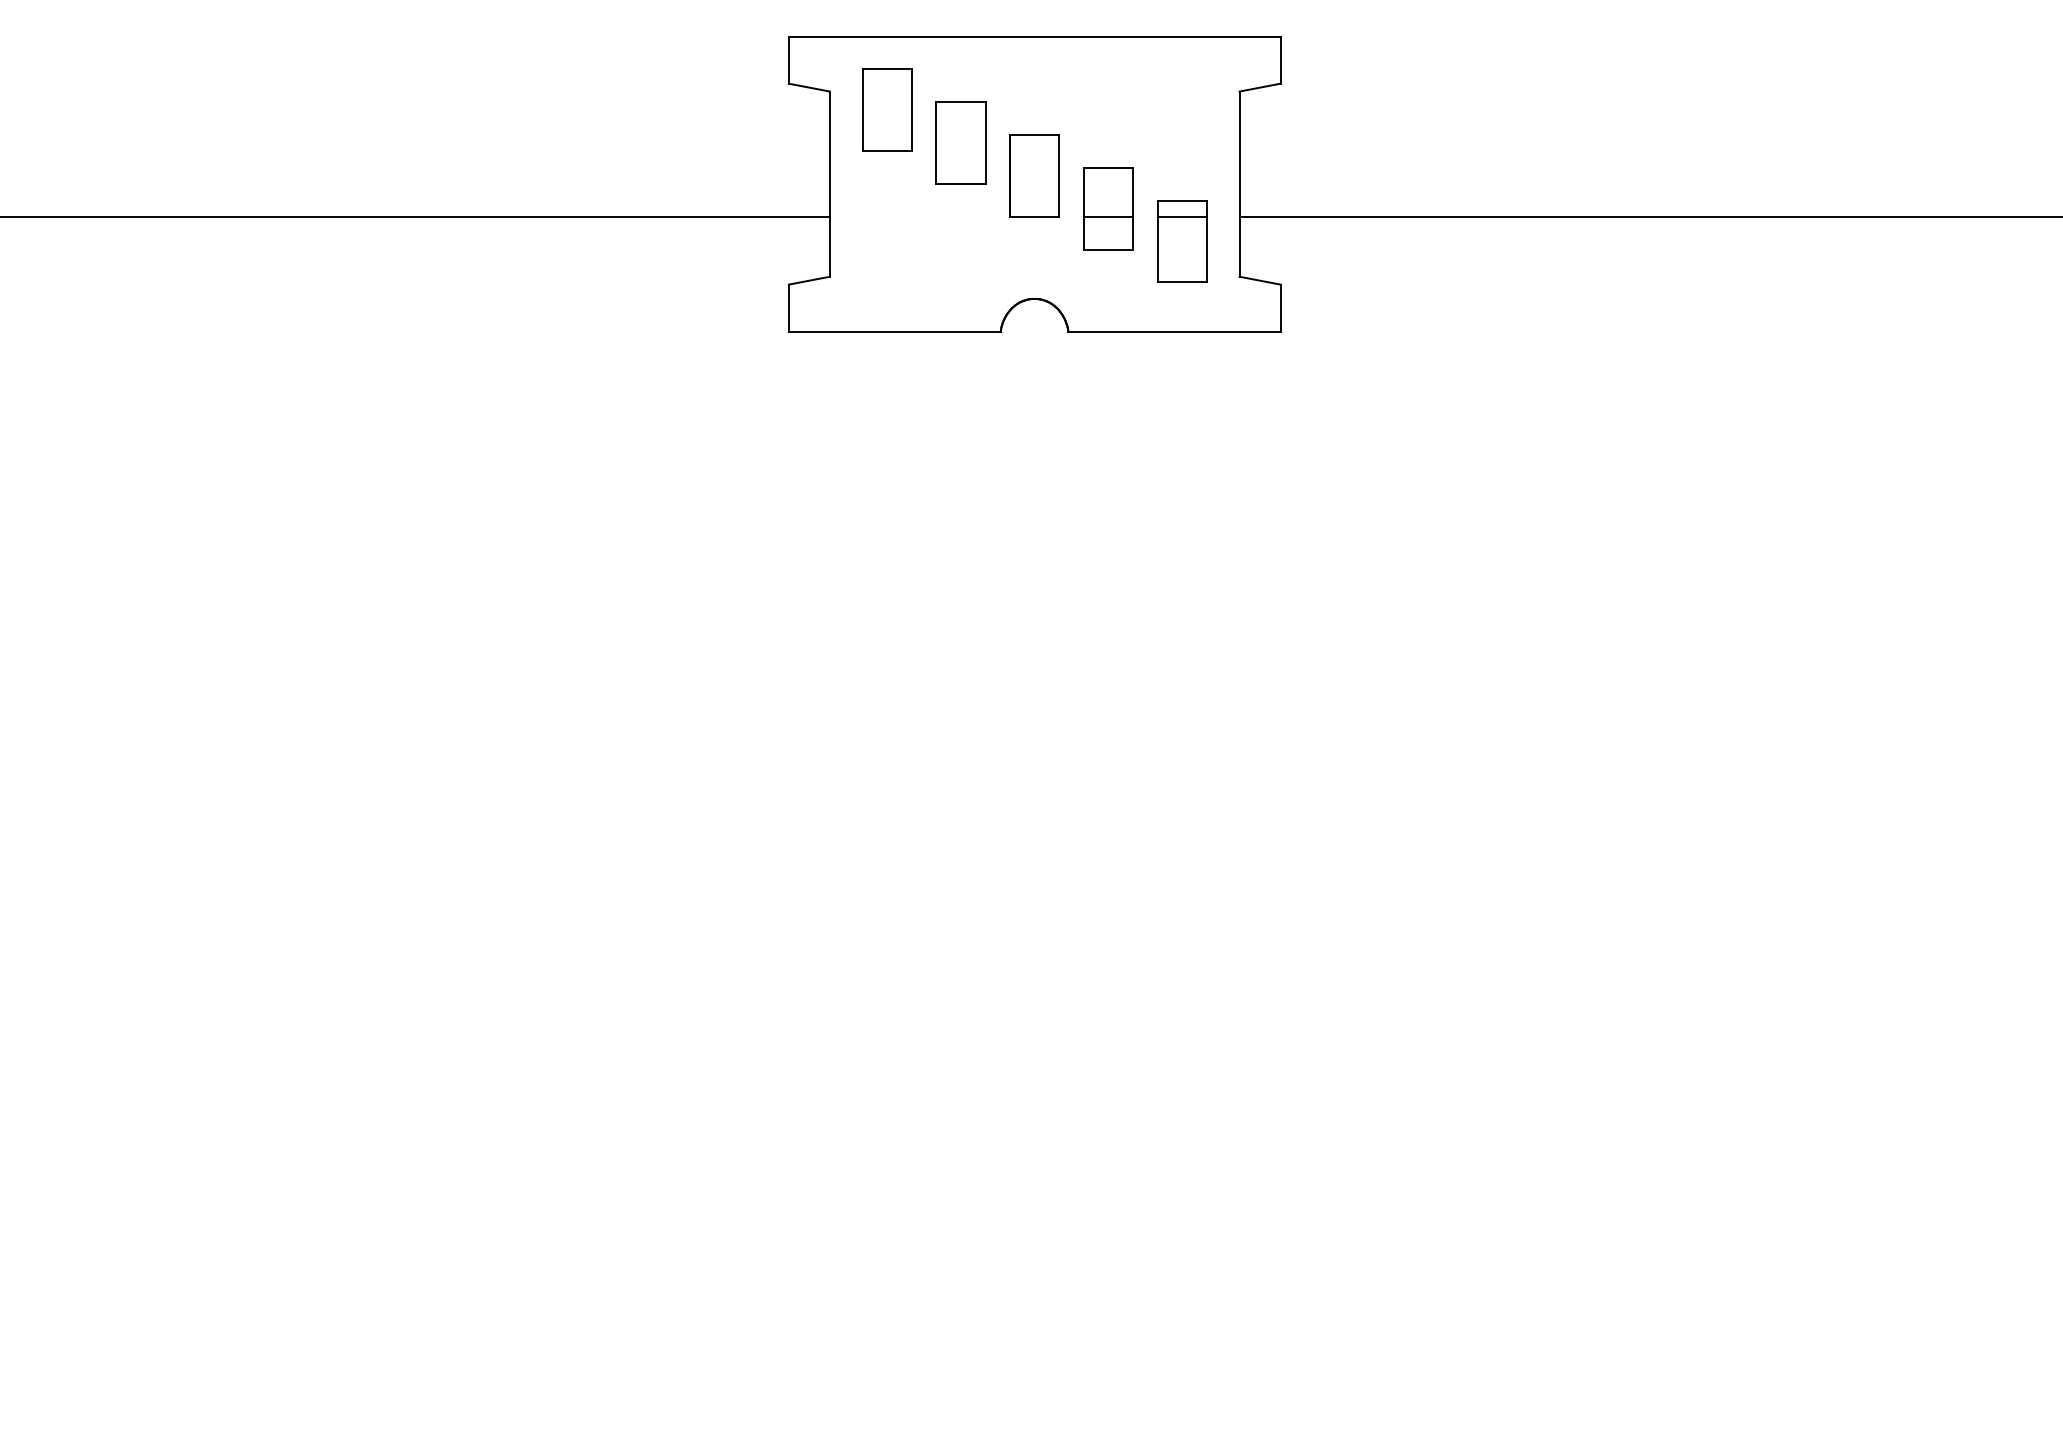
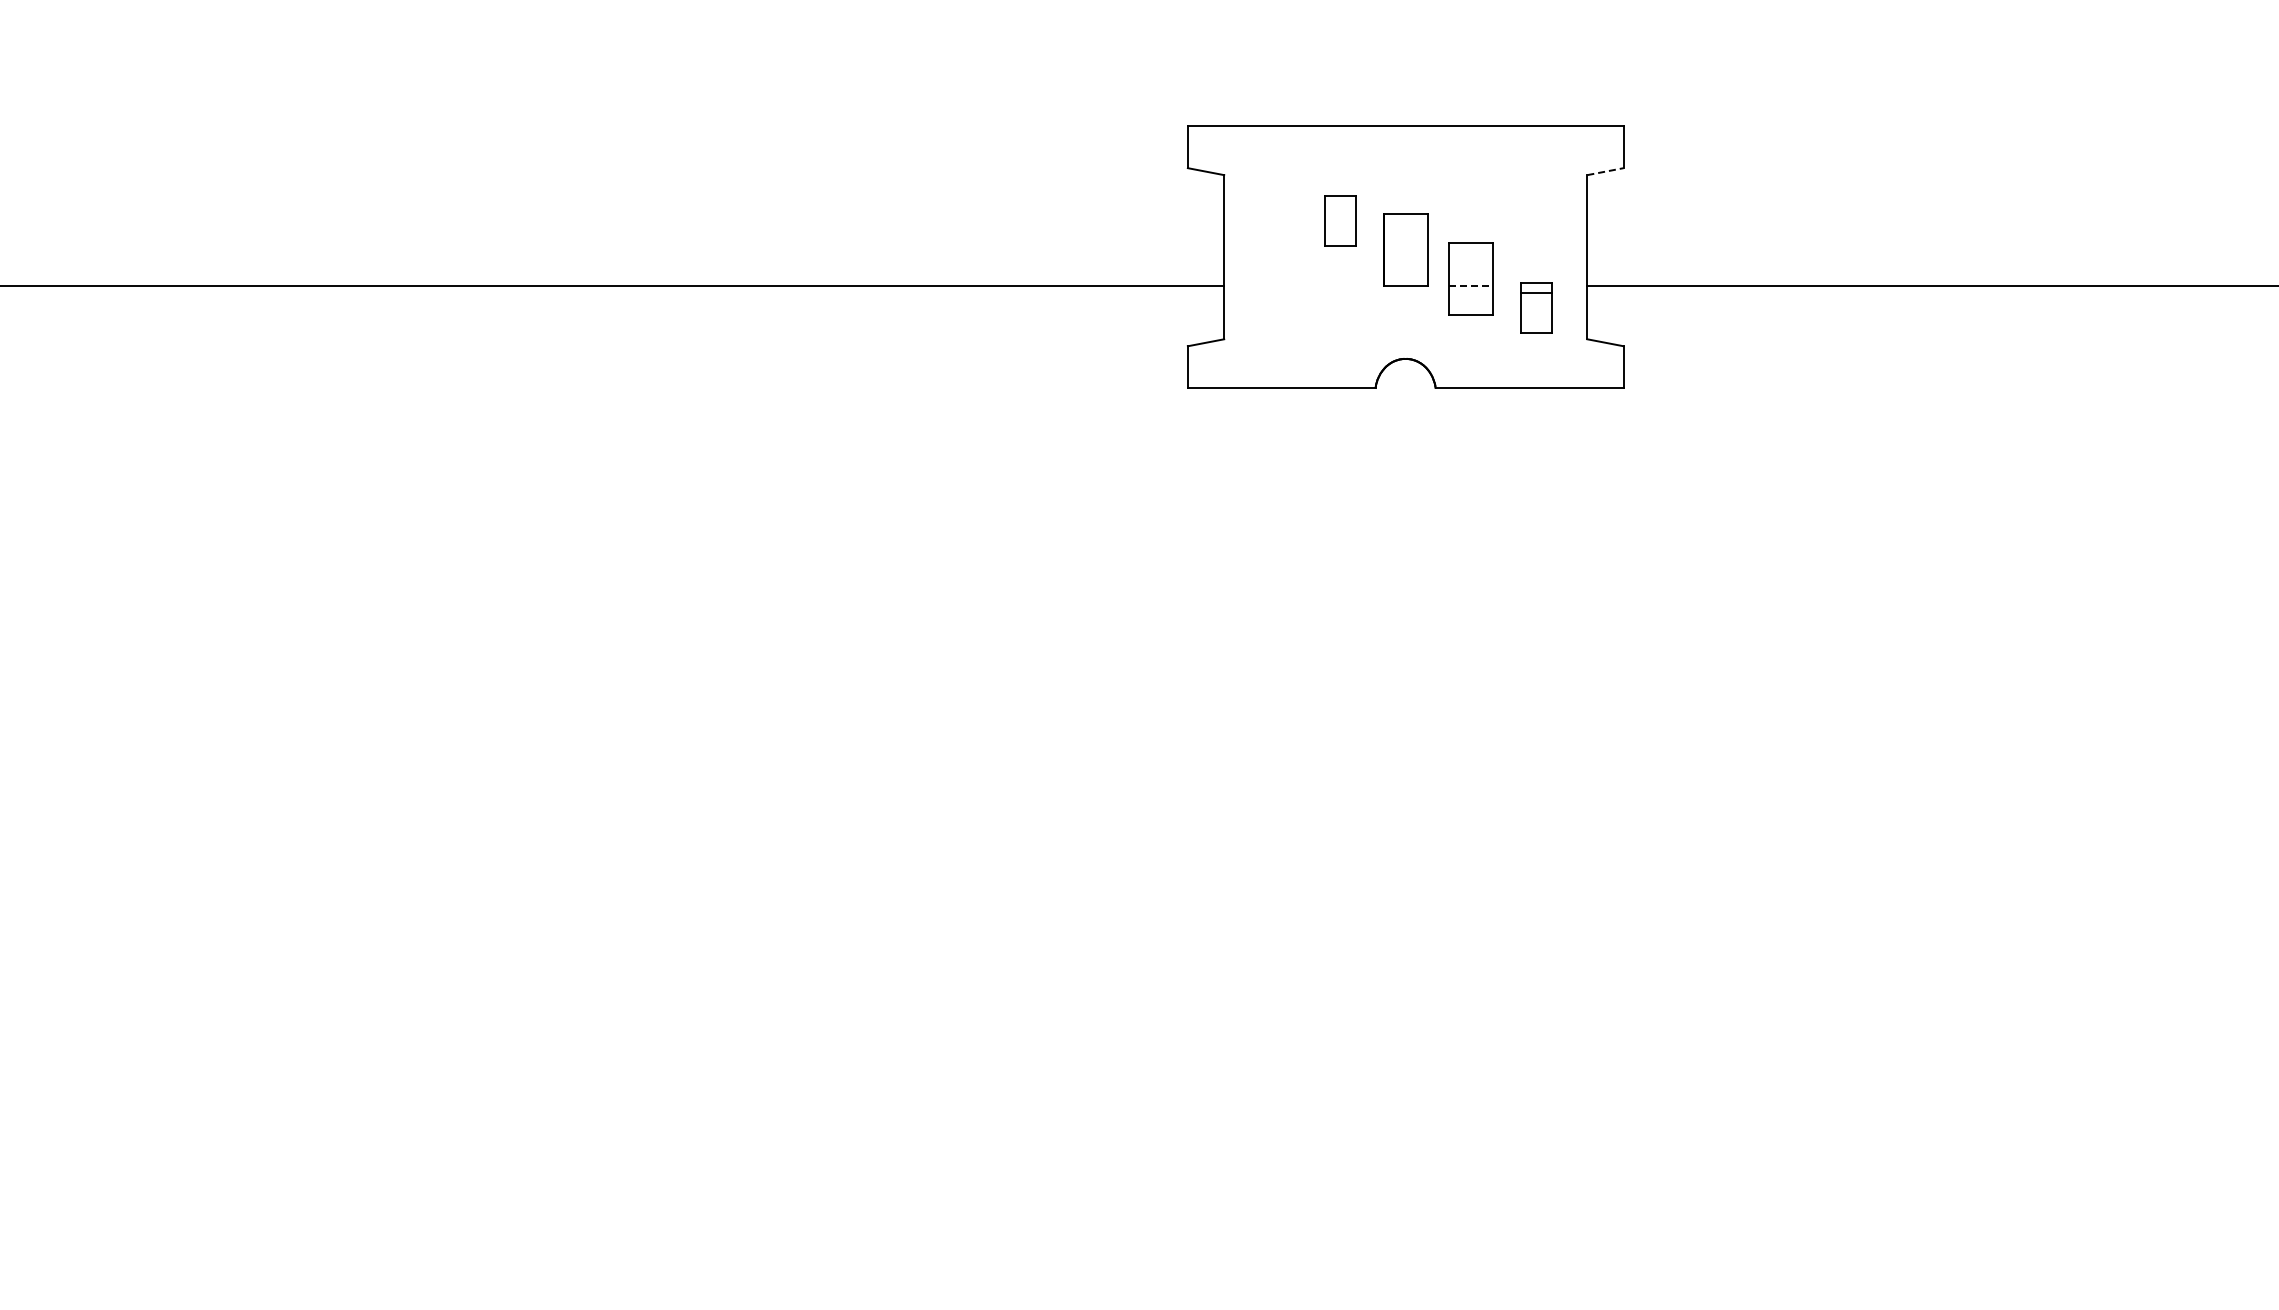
line: (1260, 87) -> (1605, 171), solid -> dashed
part: (886, 110) -> (1274, 191), removed
part: (961, 142) -> (1340, 220), size x0.7
line: (1108, 217) -> (1471, 286), solid -> dashed
part: (1182, 240) -> (1536, 307), size x0.7

